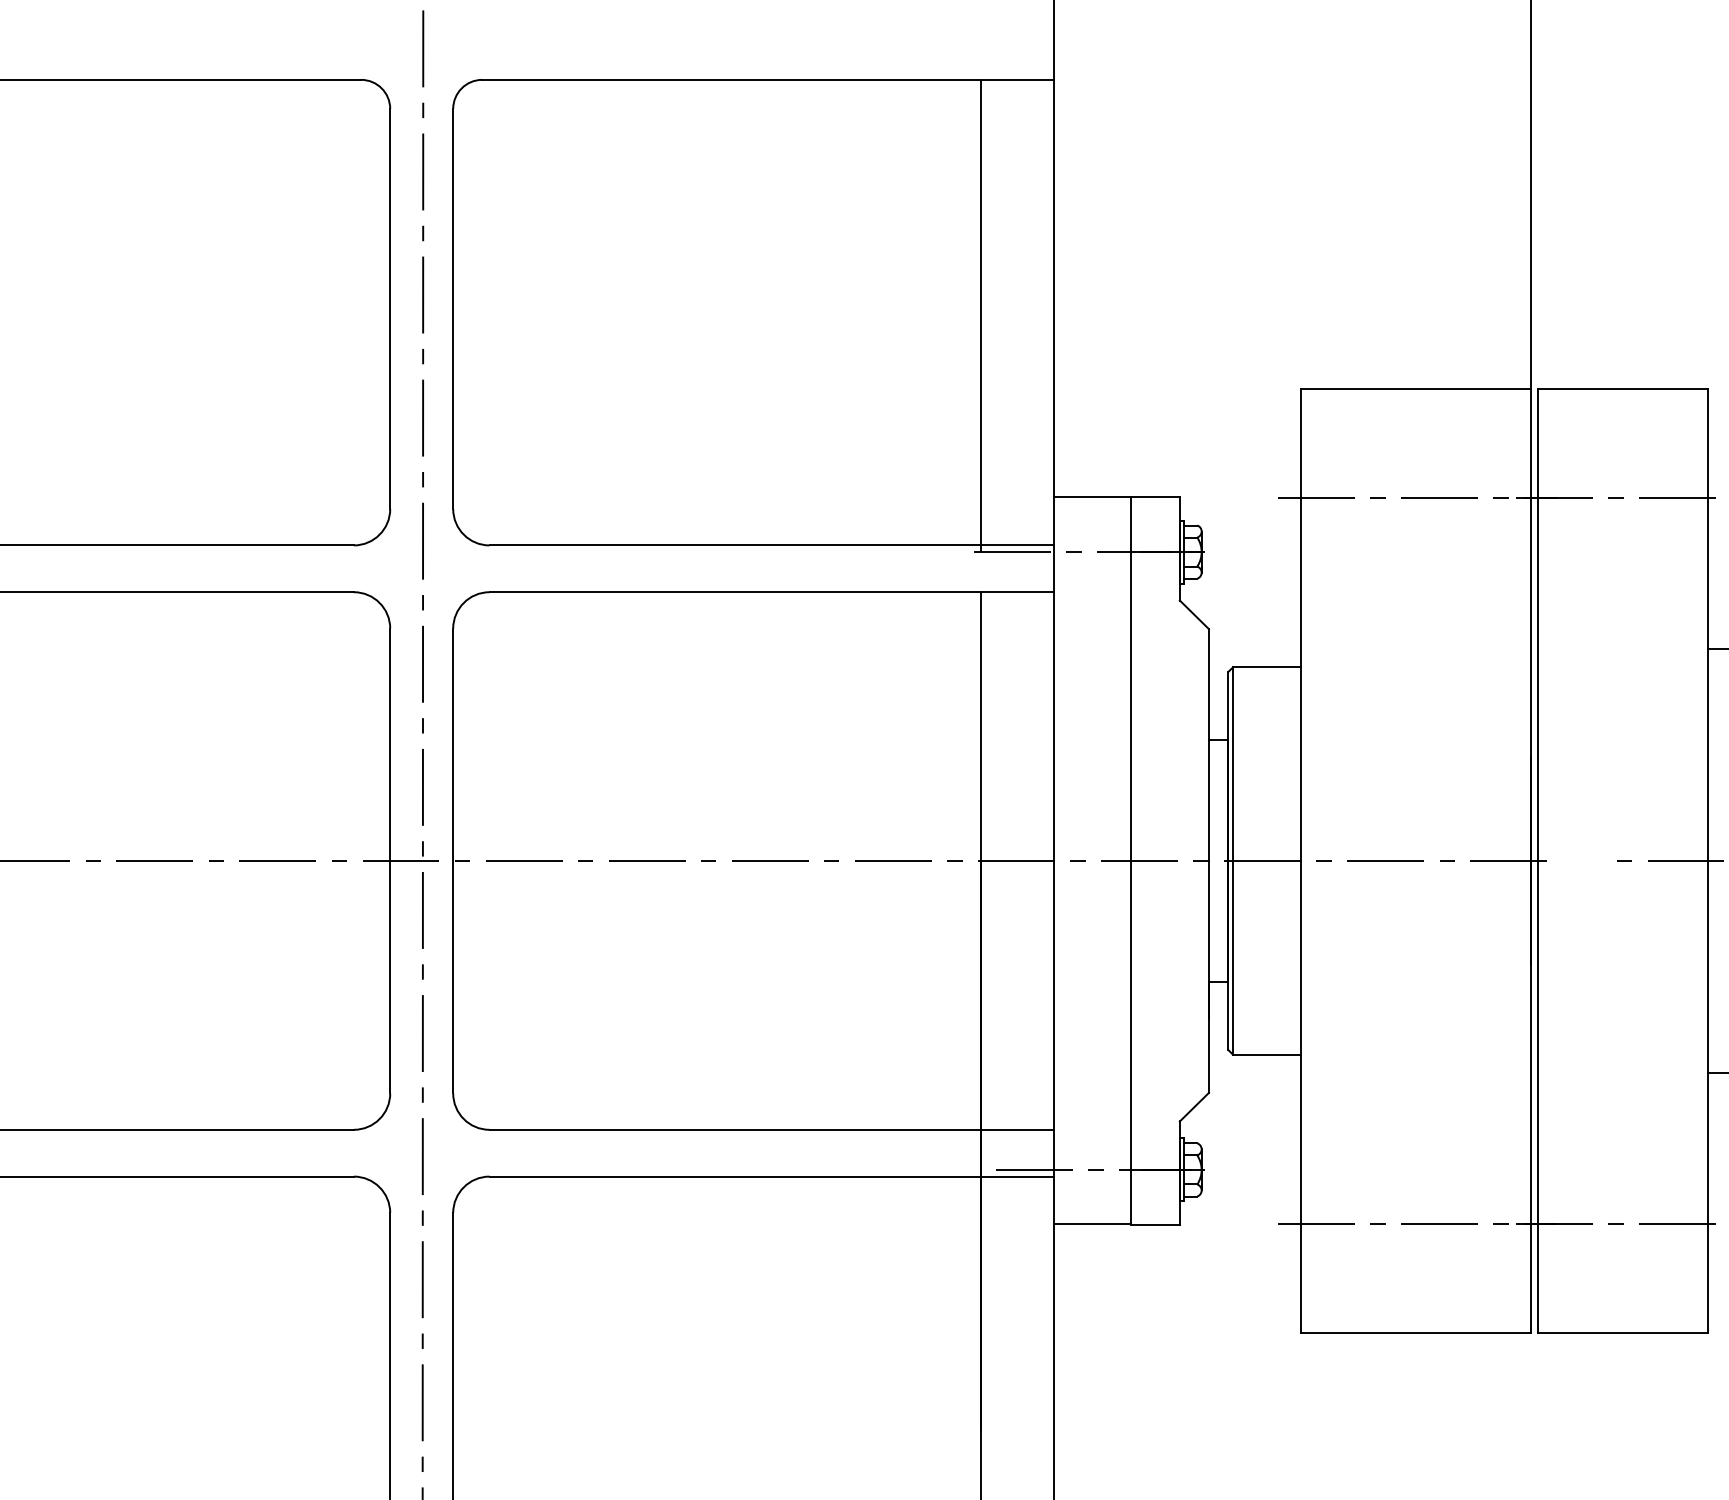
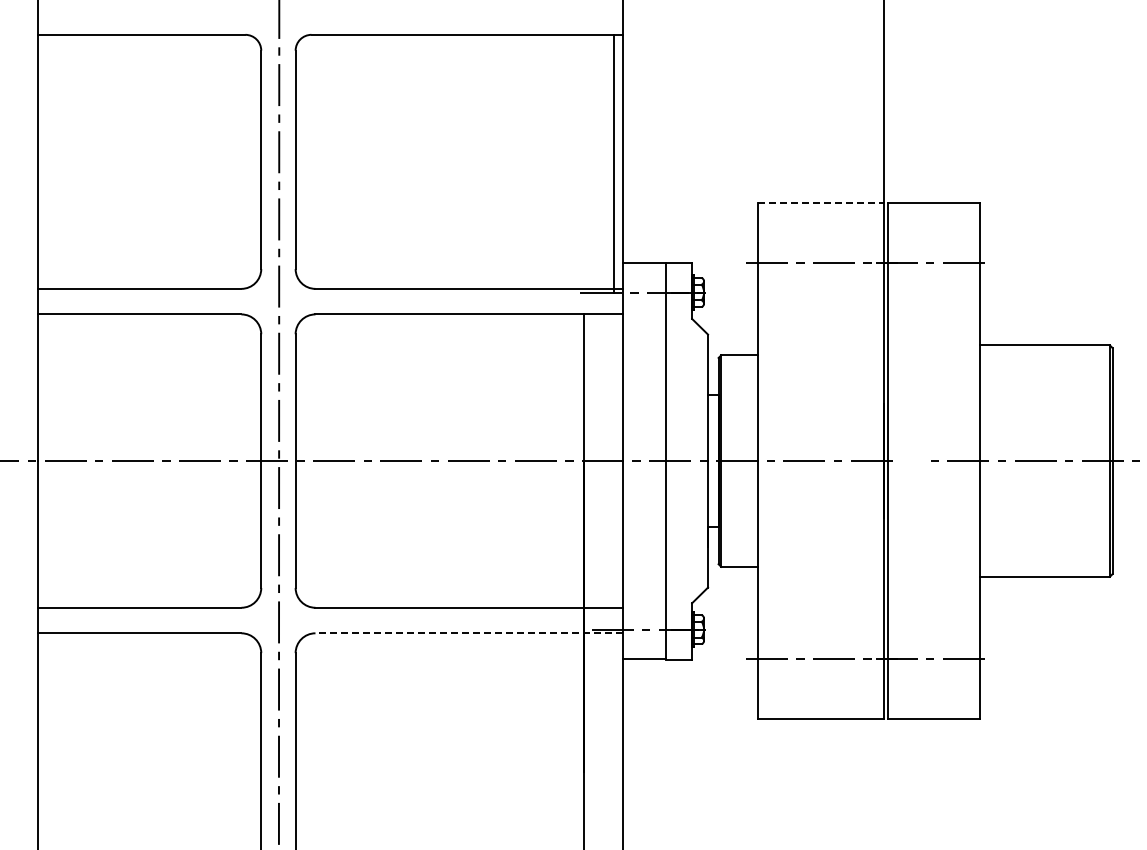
line: (980, 315) -> (613, 163), moved
line: (1416, 388) -> (821, 203), solid -> dashed
line: (771, 1176) -> (469, 633), solid -> dashed

